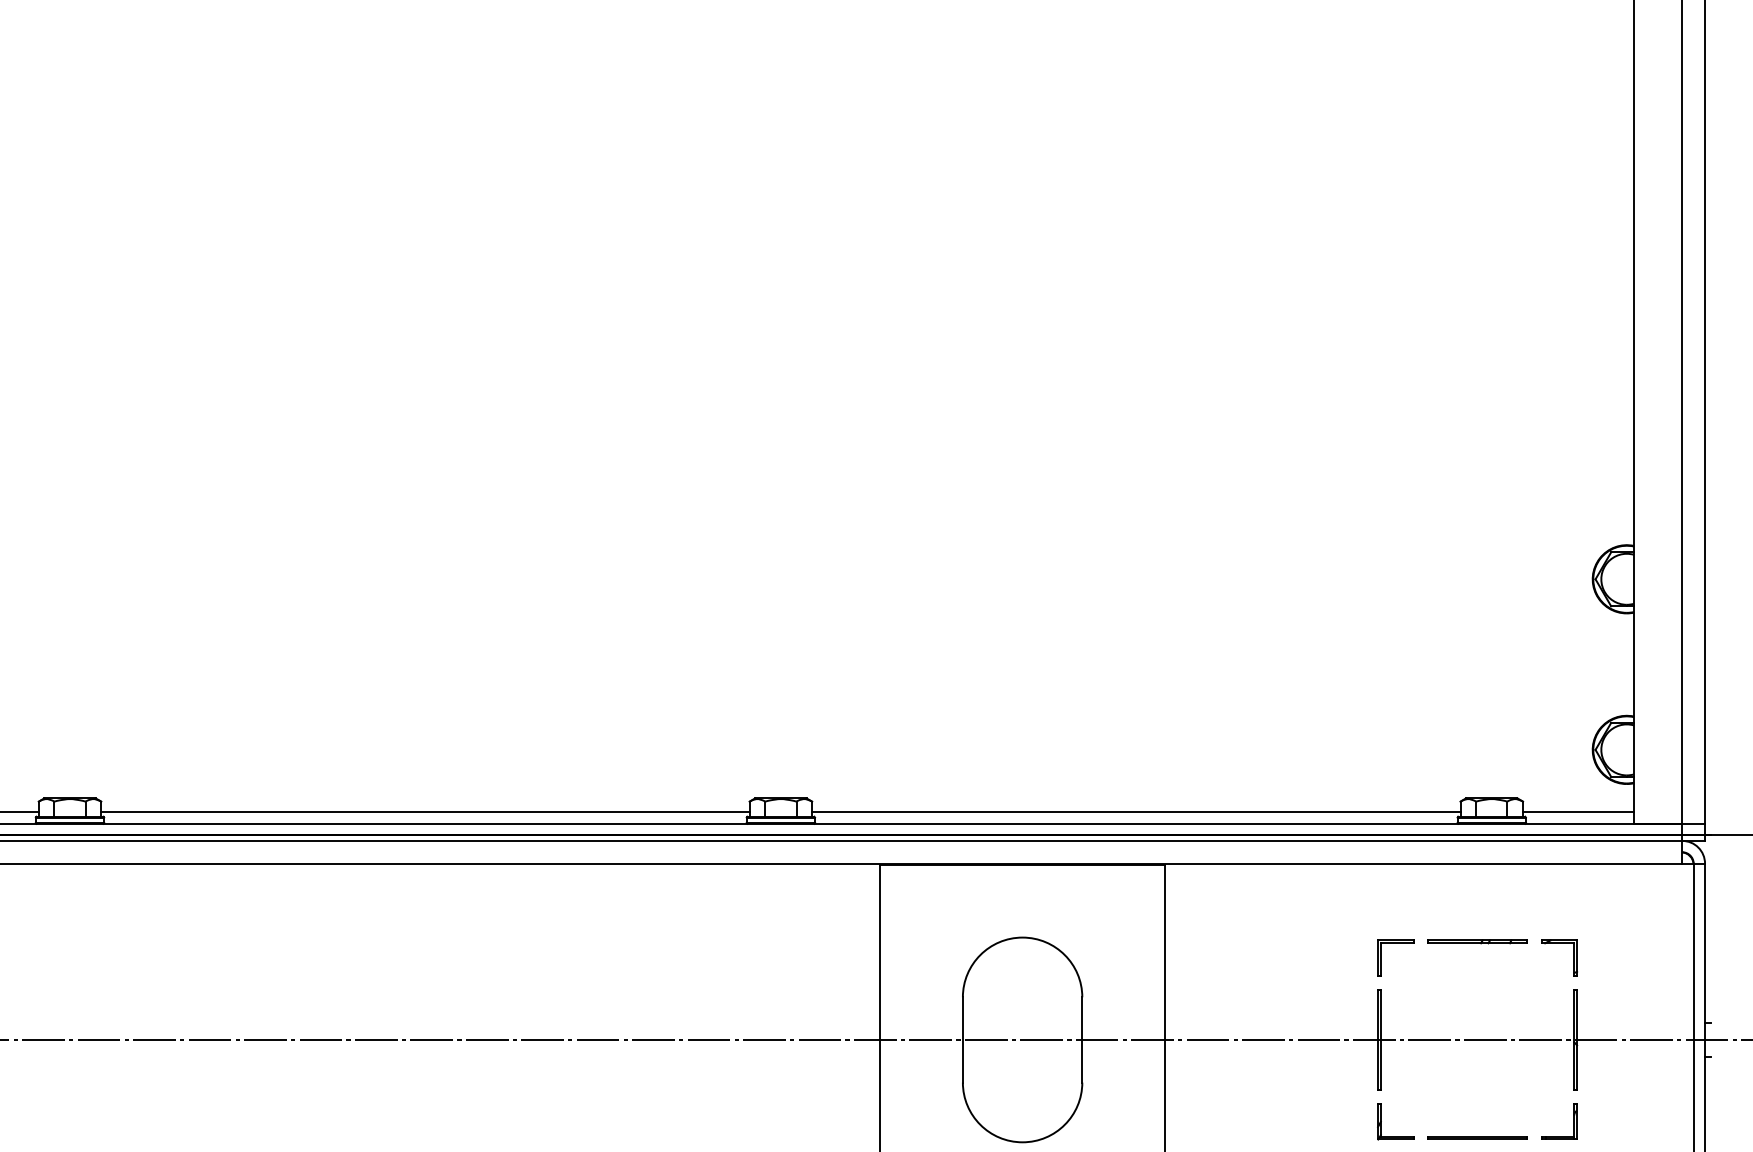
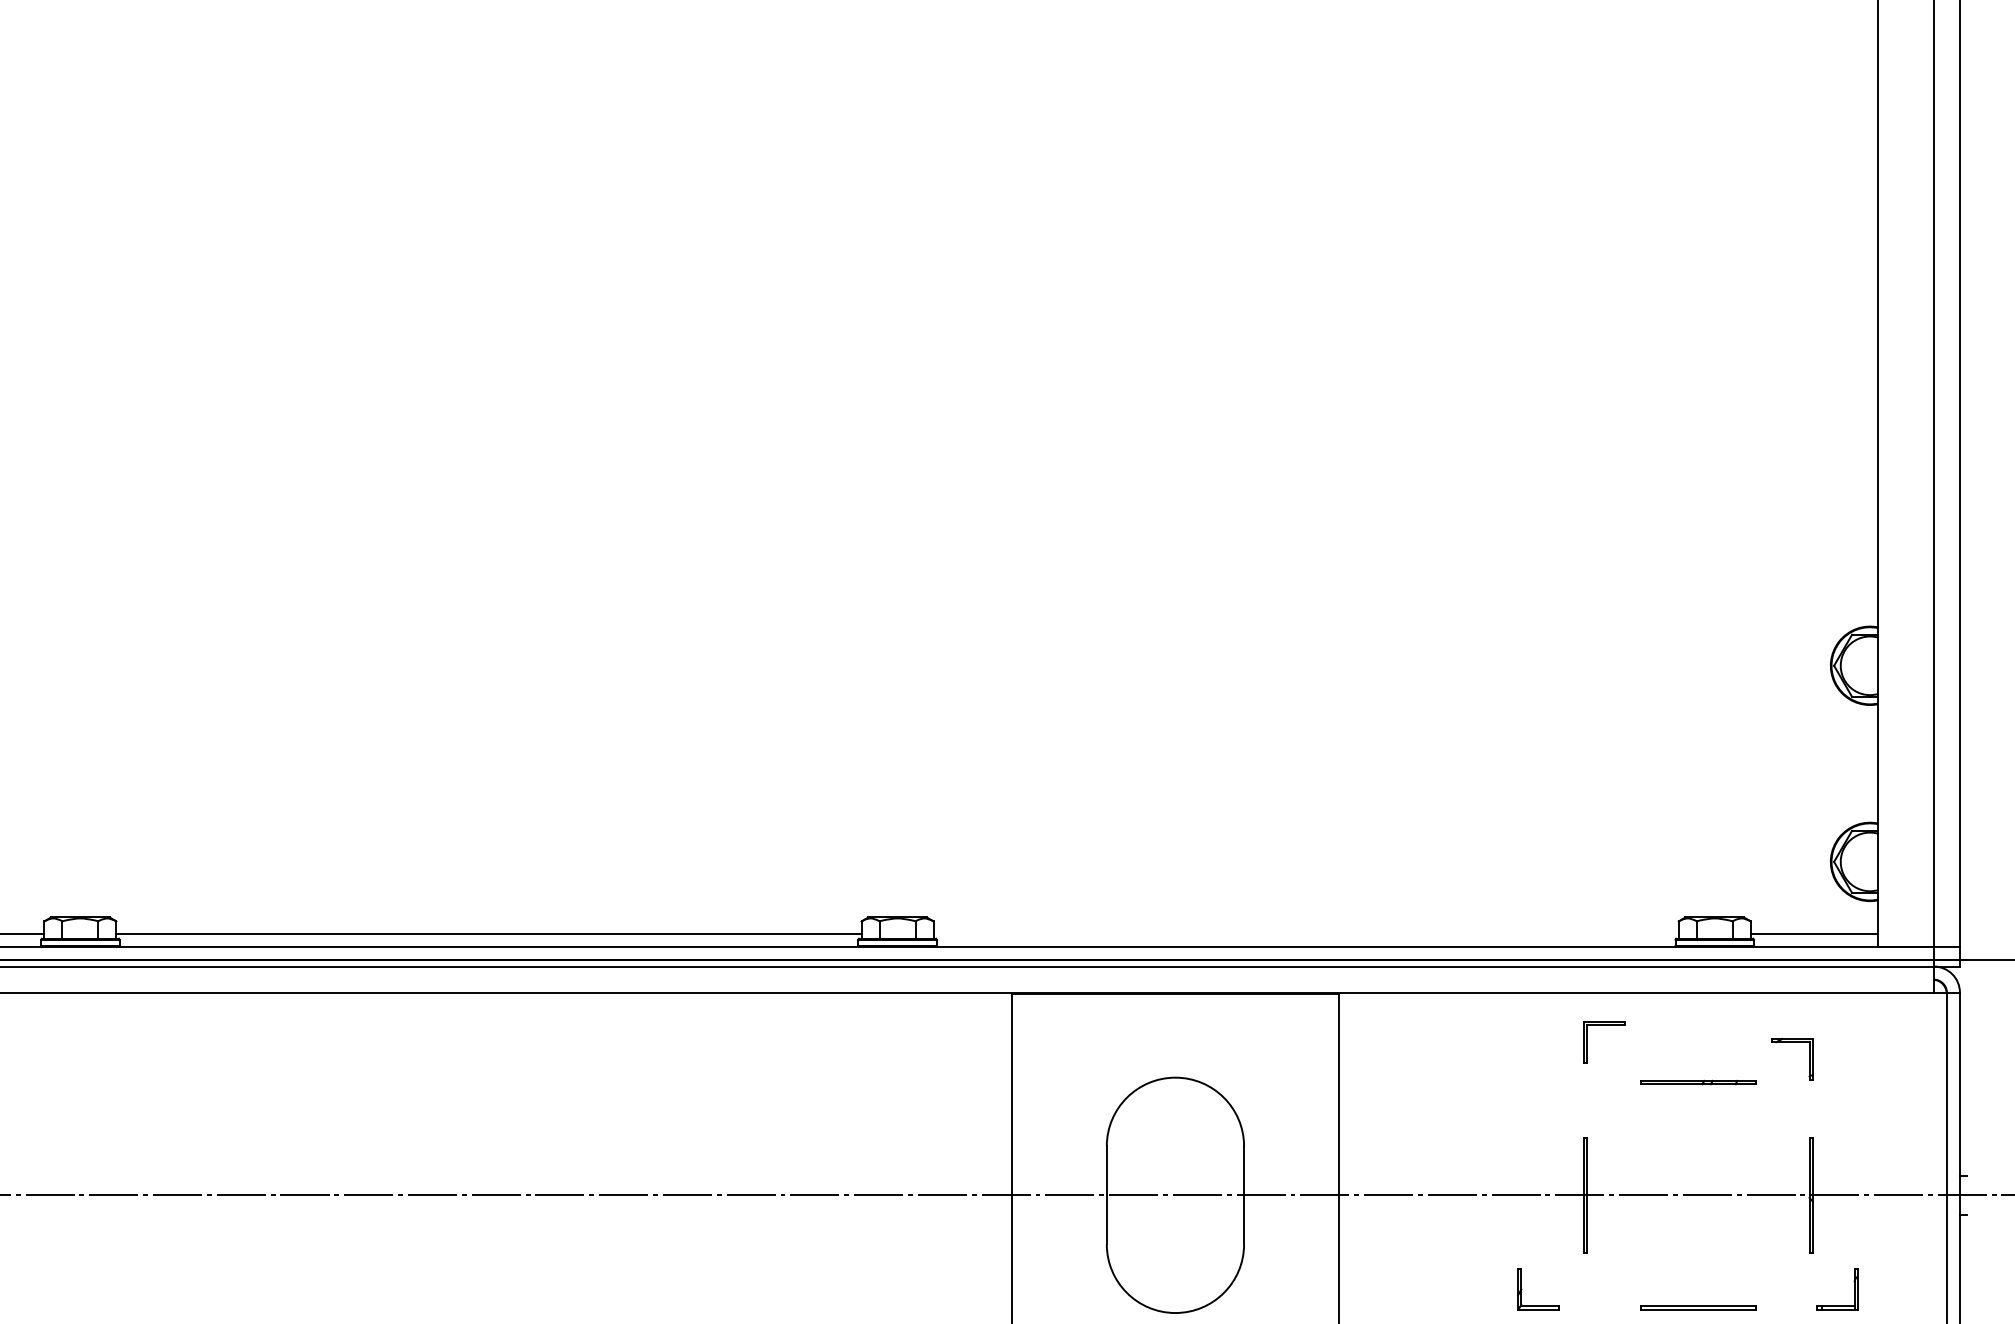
line: (1135, 812) -> (1305, 933), removed
part: (1395, 943) -> (1604, 1025), moved
part: (1559, 943) -> (1792, 1042), moved
part: (1381, 1121) -> (1522, 1289), moved
part: (1559, 1135) -> (1837, 1305), moved

